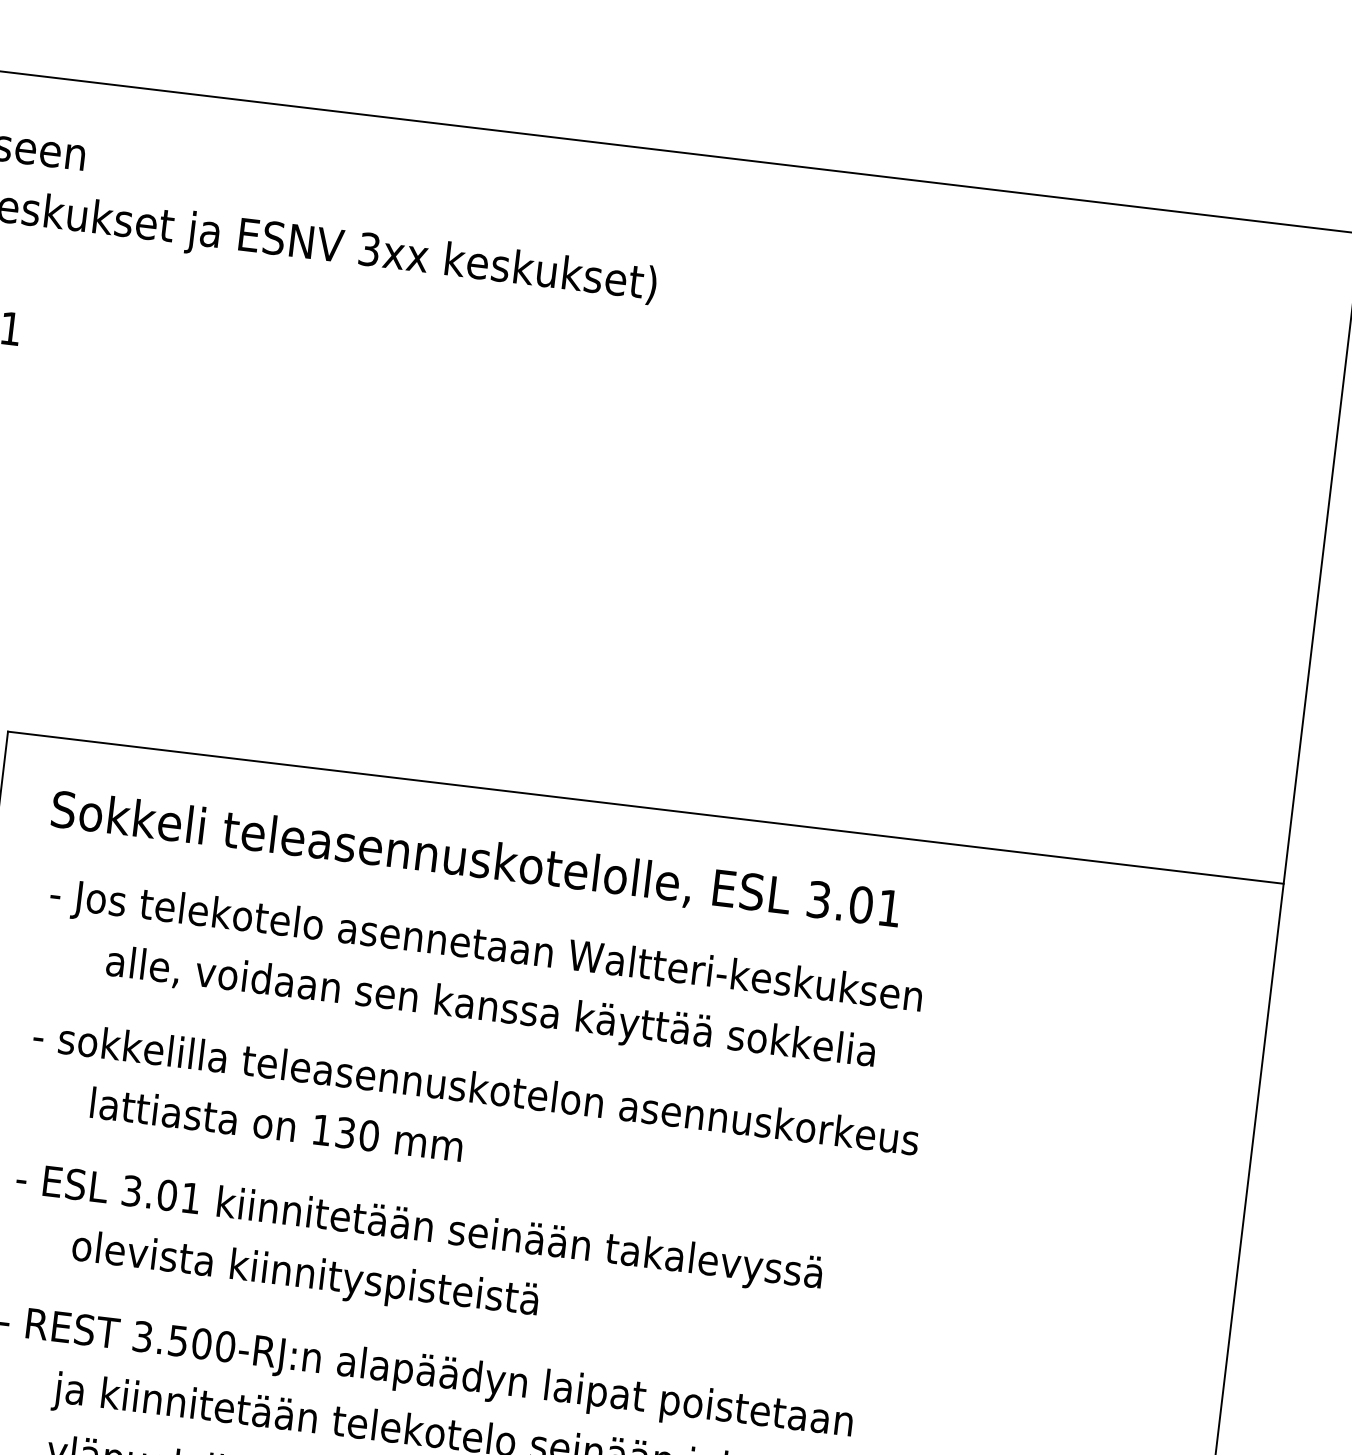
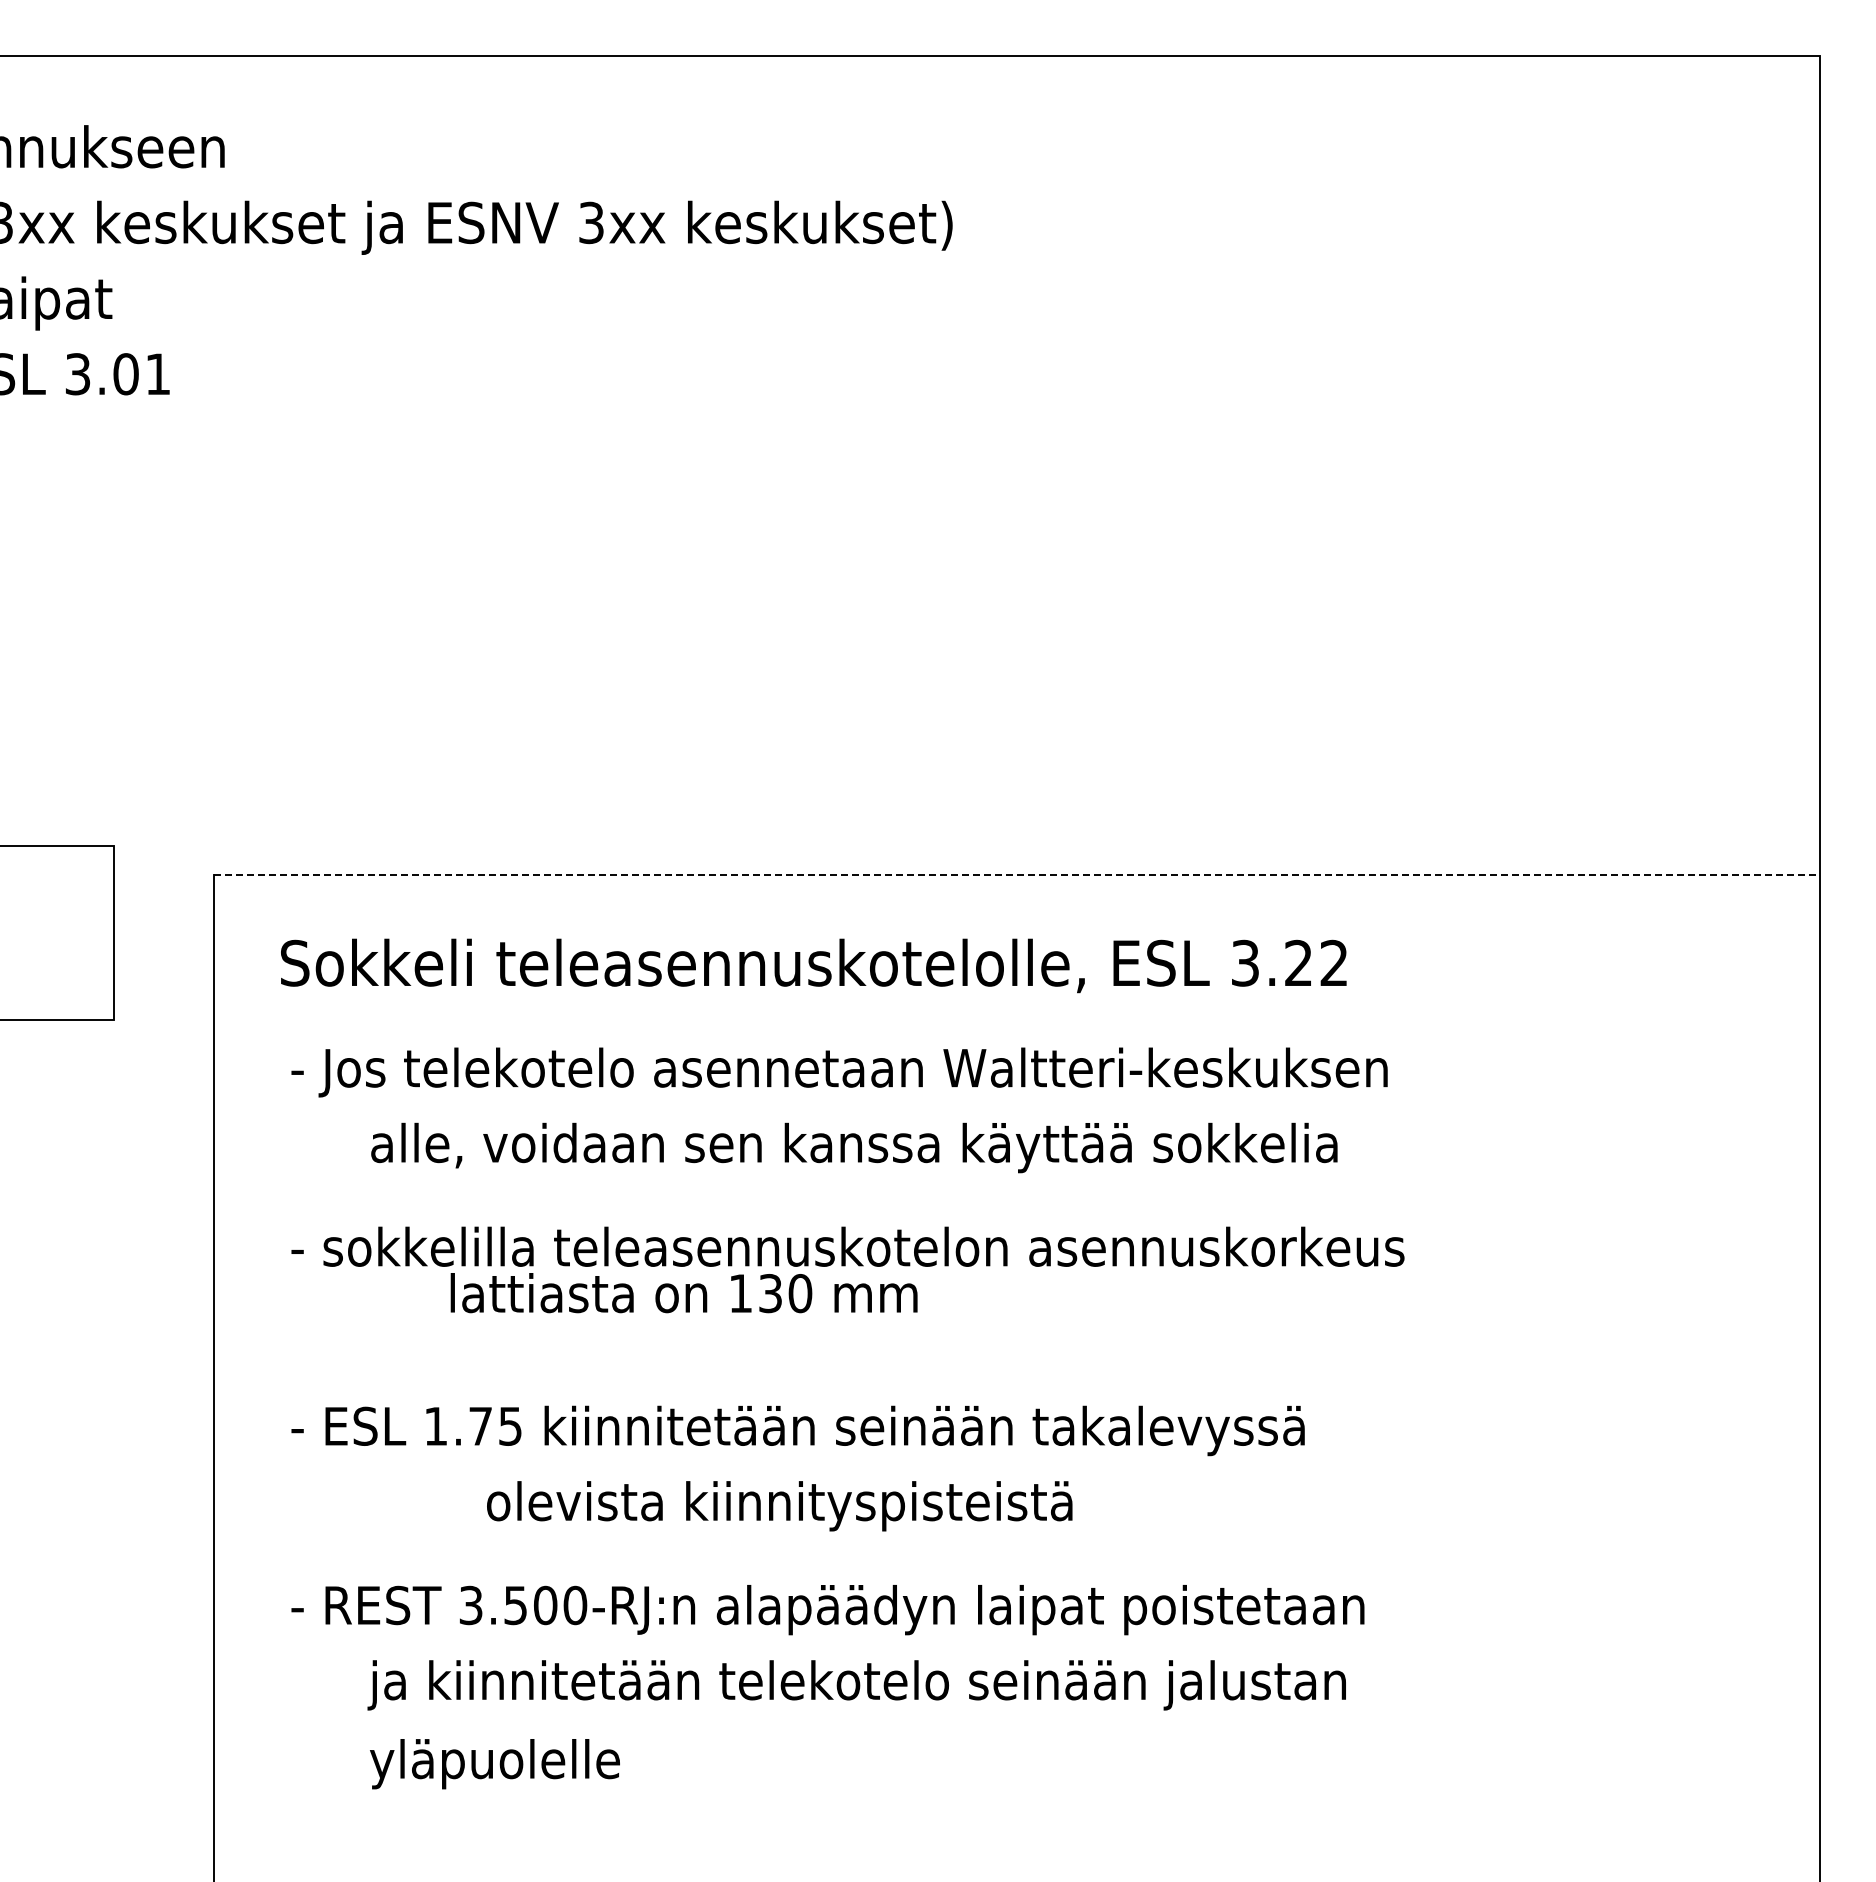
line: (646, 807) -> (1017, 874), solid -> dashed
text: (874, 905) -> (1315, 962), 3.01 -> 3.22
text: (276, 1124) -> (683, 1293), moved
text: (160, 1193) -> (472, 1425), 3.01 -> 1.75
text: (305, 1276) -> (779, 1506), moved

